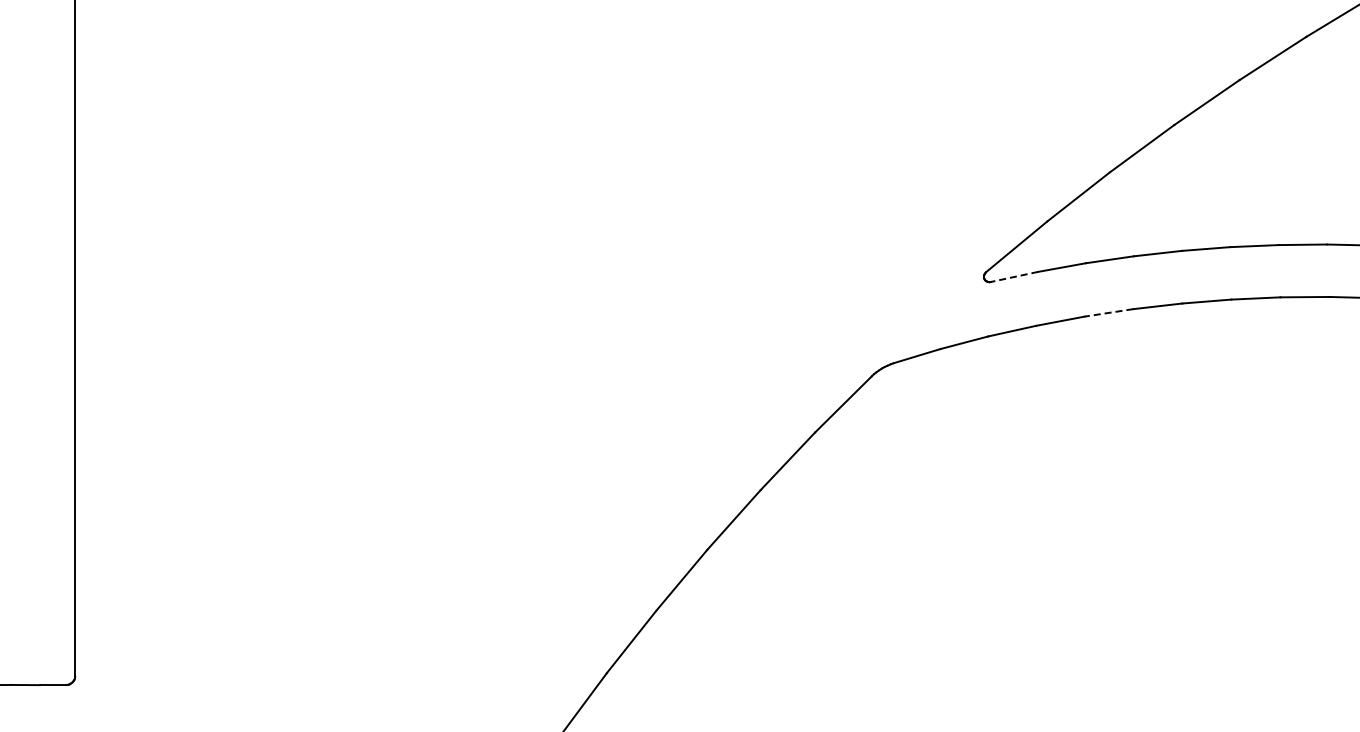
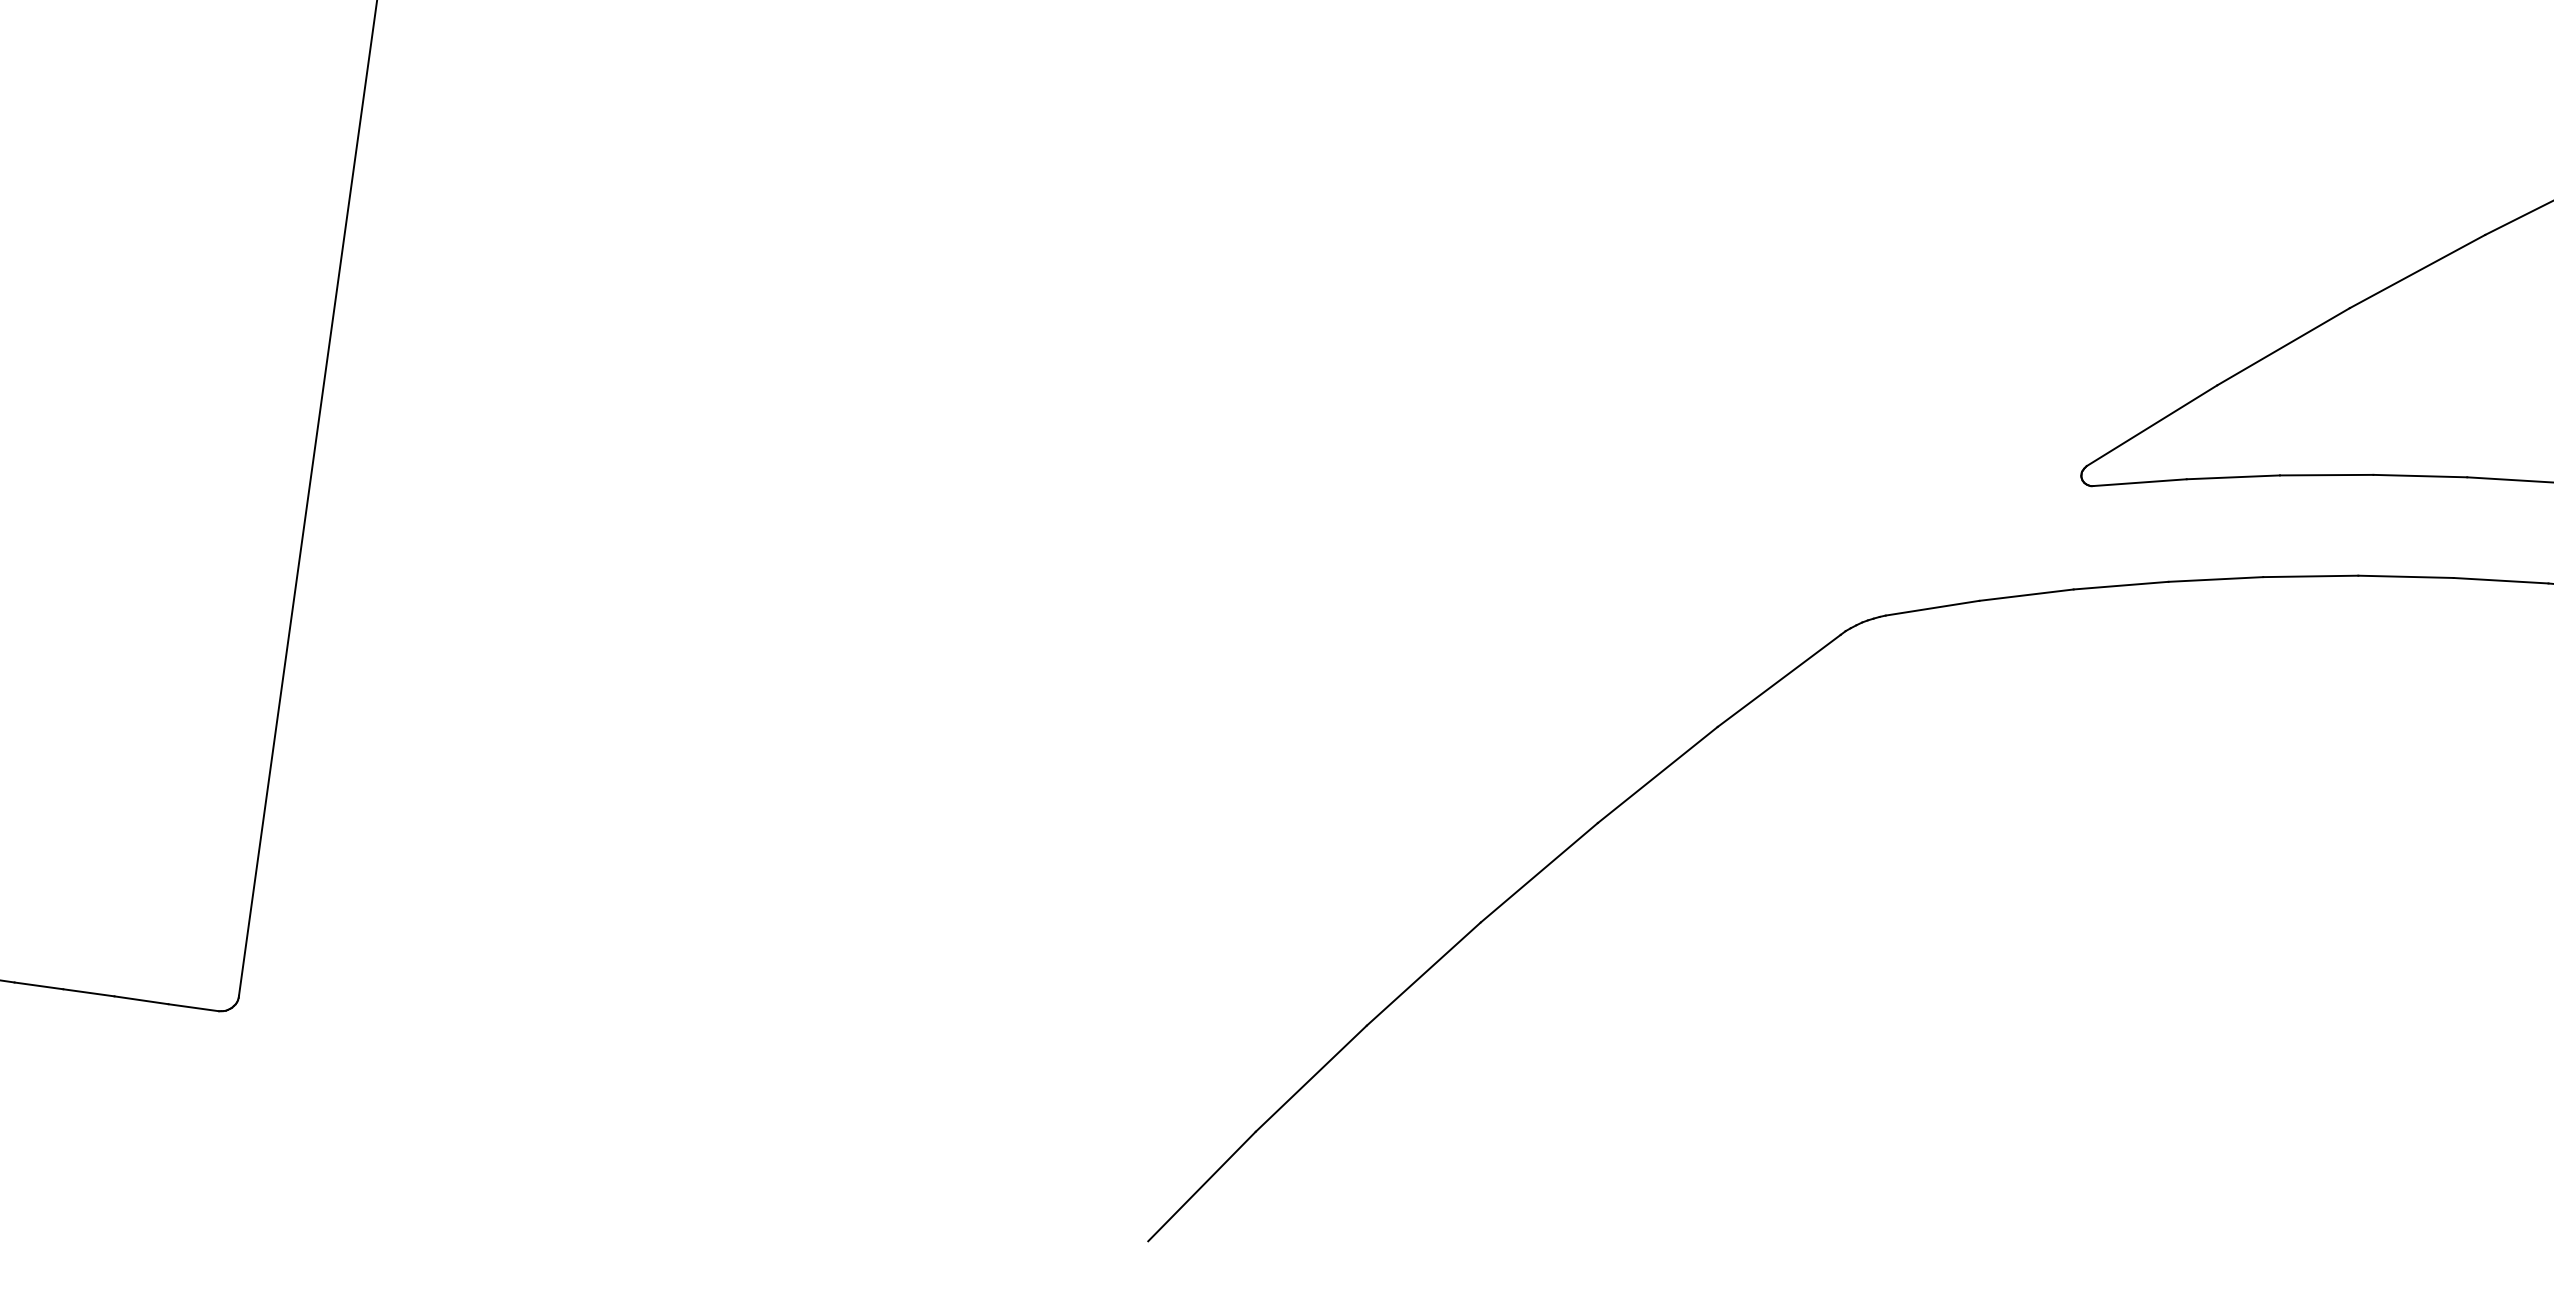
line: (1014, 277) -> (2139, 483), dashed -> solid
line: (1108, 312) -> (2310, 575), dashed -> solid

